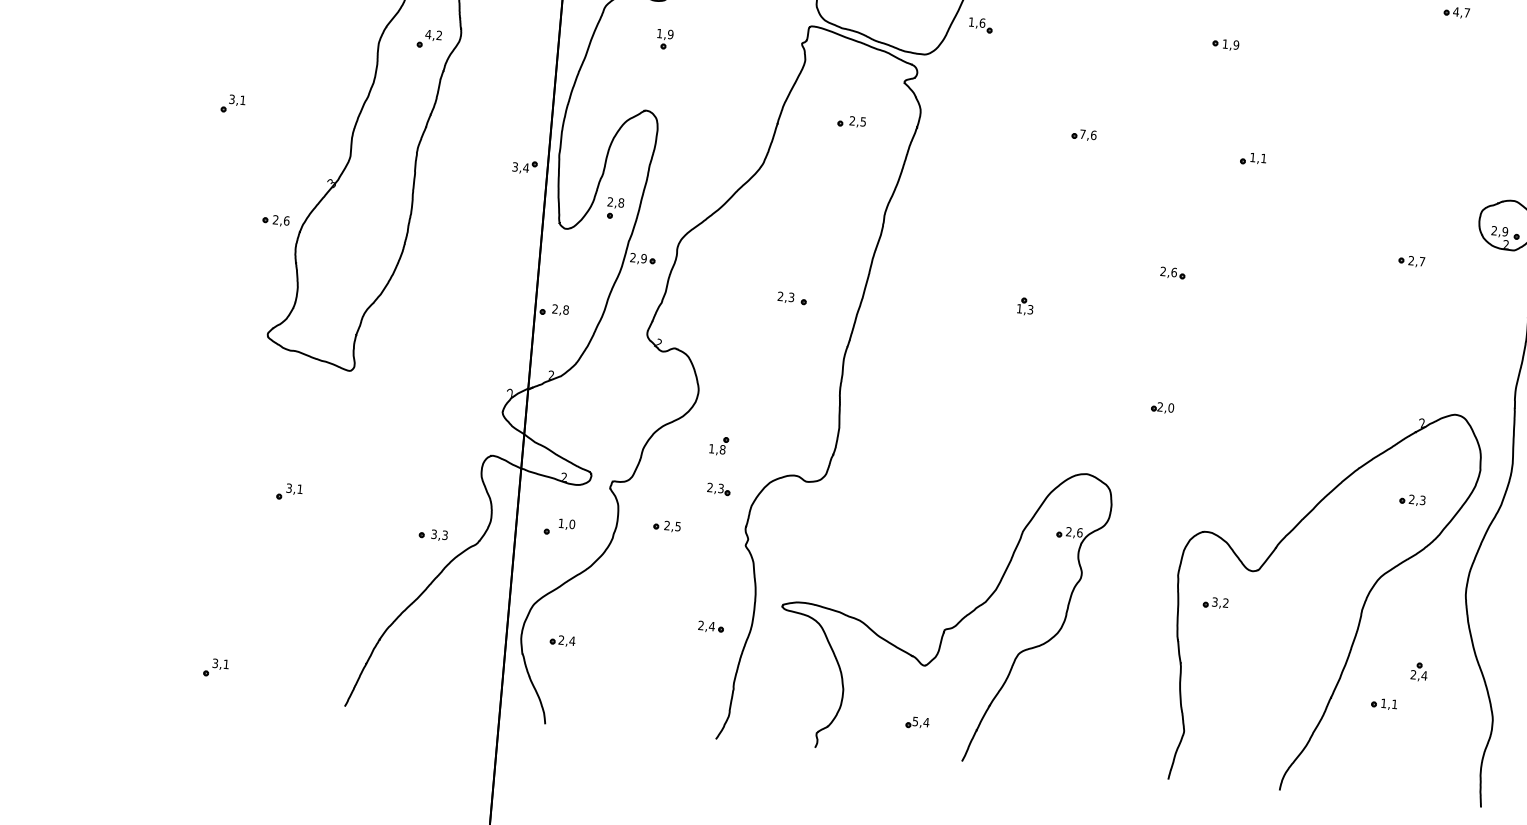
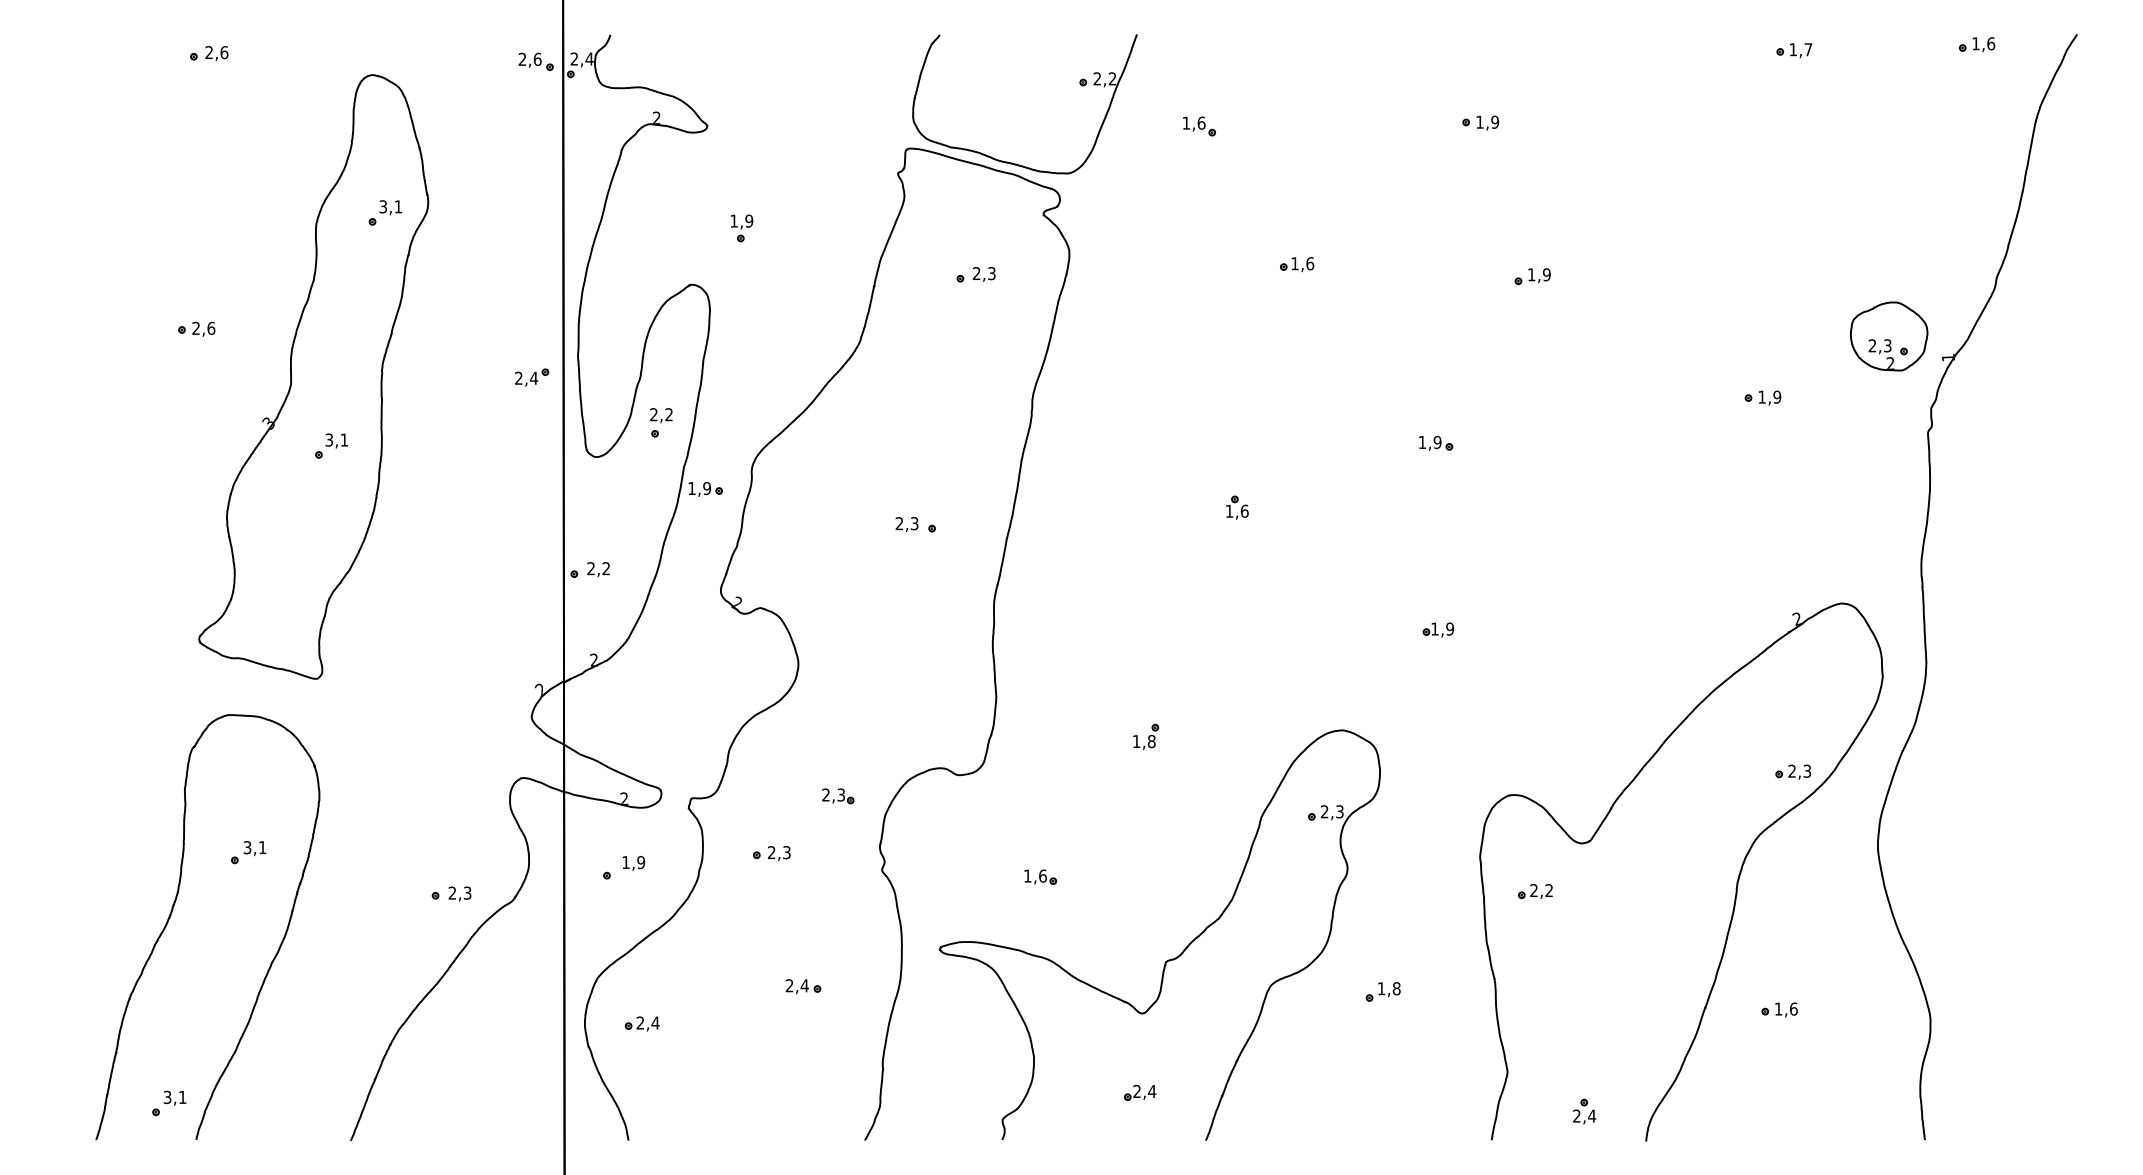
text: (1456, 11) -> (1793, 49), 4,7 -> 1,7
part: (980, 25) -> (1199, 126), moved
text: (433, 34) -> (390, 206), 4,2 -> 3,1
part: (665, 39) -> (742, 228), moved
part: (233, 103) -> (331, 445), moved
text: (863, 121) -> (991, 273), 2,5 -> 2,3
text: (1082, 134) -> (1294, 263), 7,6 -> 1,6
text: (1263, 158) -> (1546, 274), 1,1 -> 1,9
text: (514, 167) -> (518, 378), 3,4 -> 2,4
text: (621, 202) -> (669, 414), 2,8 -> 2,2
part: (276, 220) -> (196, 328), moved
text: (1505, 231) -> (1887, 345), 2,9 -> 2,3
text: (632, 256) -> (691, 487), 2,9 -> 1,9
text: (1416, 260) -> (1769, 396), 2,7 -> 1,9
text: (1168, 272) -> (1429, 442), 2,6 -> 1,9
text: (566, 309) -> (606, 568), 2,8 -> 2,2
text: (1030, 309) -> (1244, 510), 1,3 -> 1,6
text: (1165, 407) -> (1442, 628), 2,0 -> 1,9
part: (719, 445) -> (1146, 736), moved
part: (1412, 499) -> (1793, 771), moved
text: (571, 524) -> (640, 862), 1,0 -> 1,9
text: (677, 526) -> (786, 852), 2,5 -> 2,3
text: (1079, 532) -> (1339, 811), 2,6 -> 2,3
curve: (229, 533) -> (171, 916), added
text: (434, 534) -> (452, 893), 3,3 -> 2,3
part: (859, 560) -> (1040, 876), added
text: (1214, 602) -> (1533, 890), 3,2 -> 2,2
part: (711, 626) -> (803, 986), moved
part: (1099, 665) -> (1382, 991), added
part: (1419, 671) -> (1584, 1111), moved
text: (1394, 703) -> (1793, 1008), 1,1 -> 1,6
text: (915, 721) -> (1136, 1091), 5,4 -> 2,4

